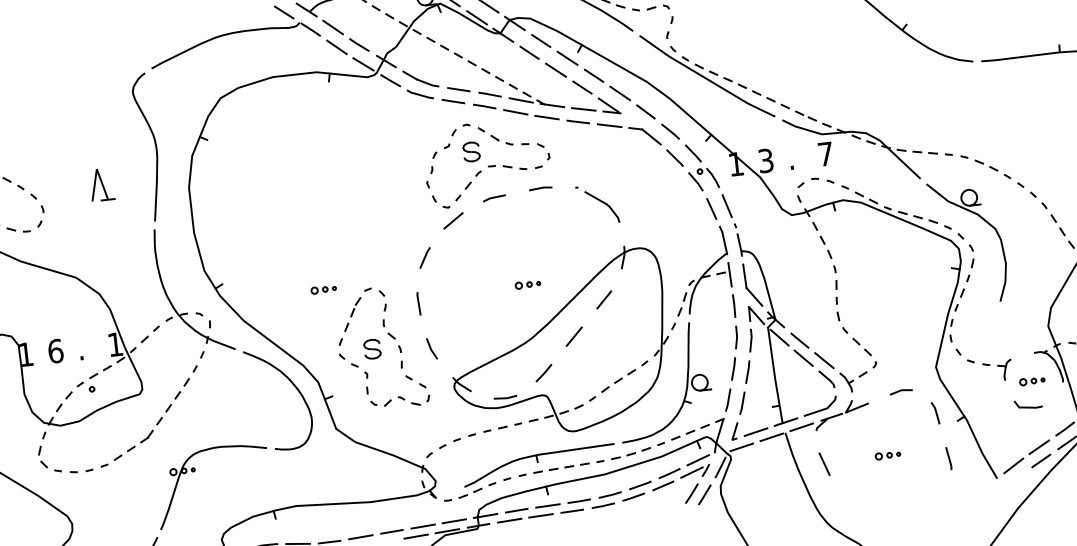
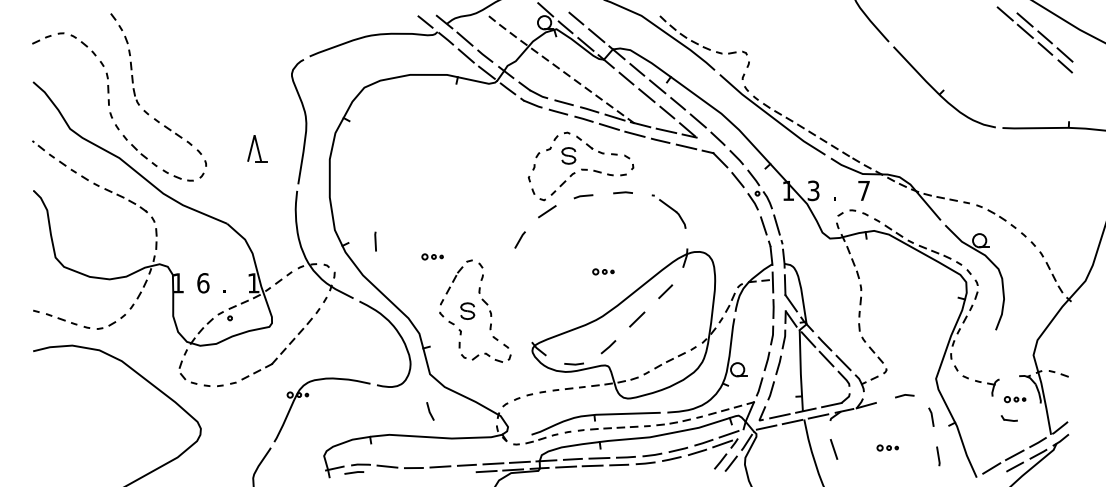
line: (418, 303) -> (375, 241), moved
line: (432, 348) -> (430, 411), moved
part: (1028, 404) -> (1009, 418), size x0.7

